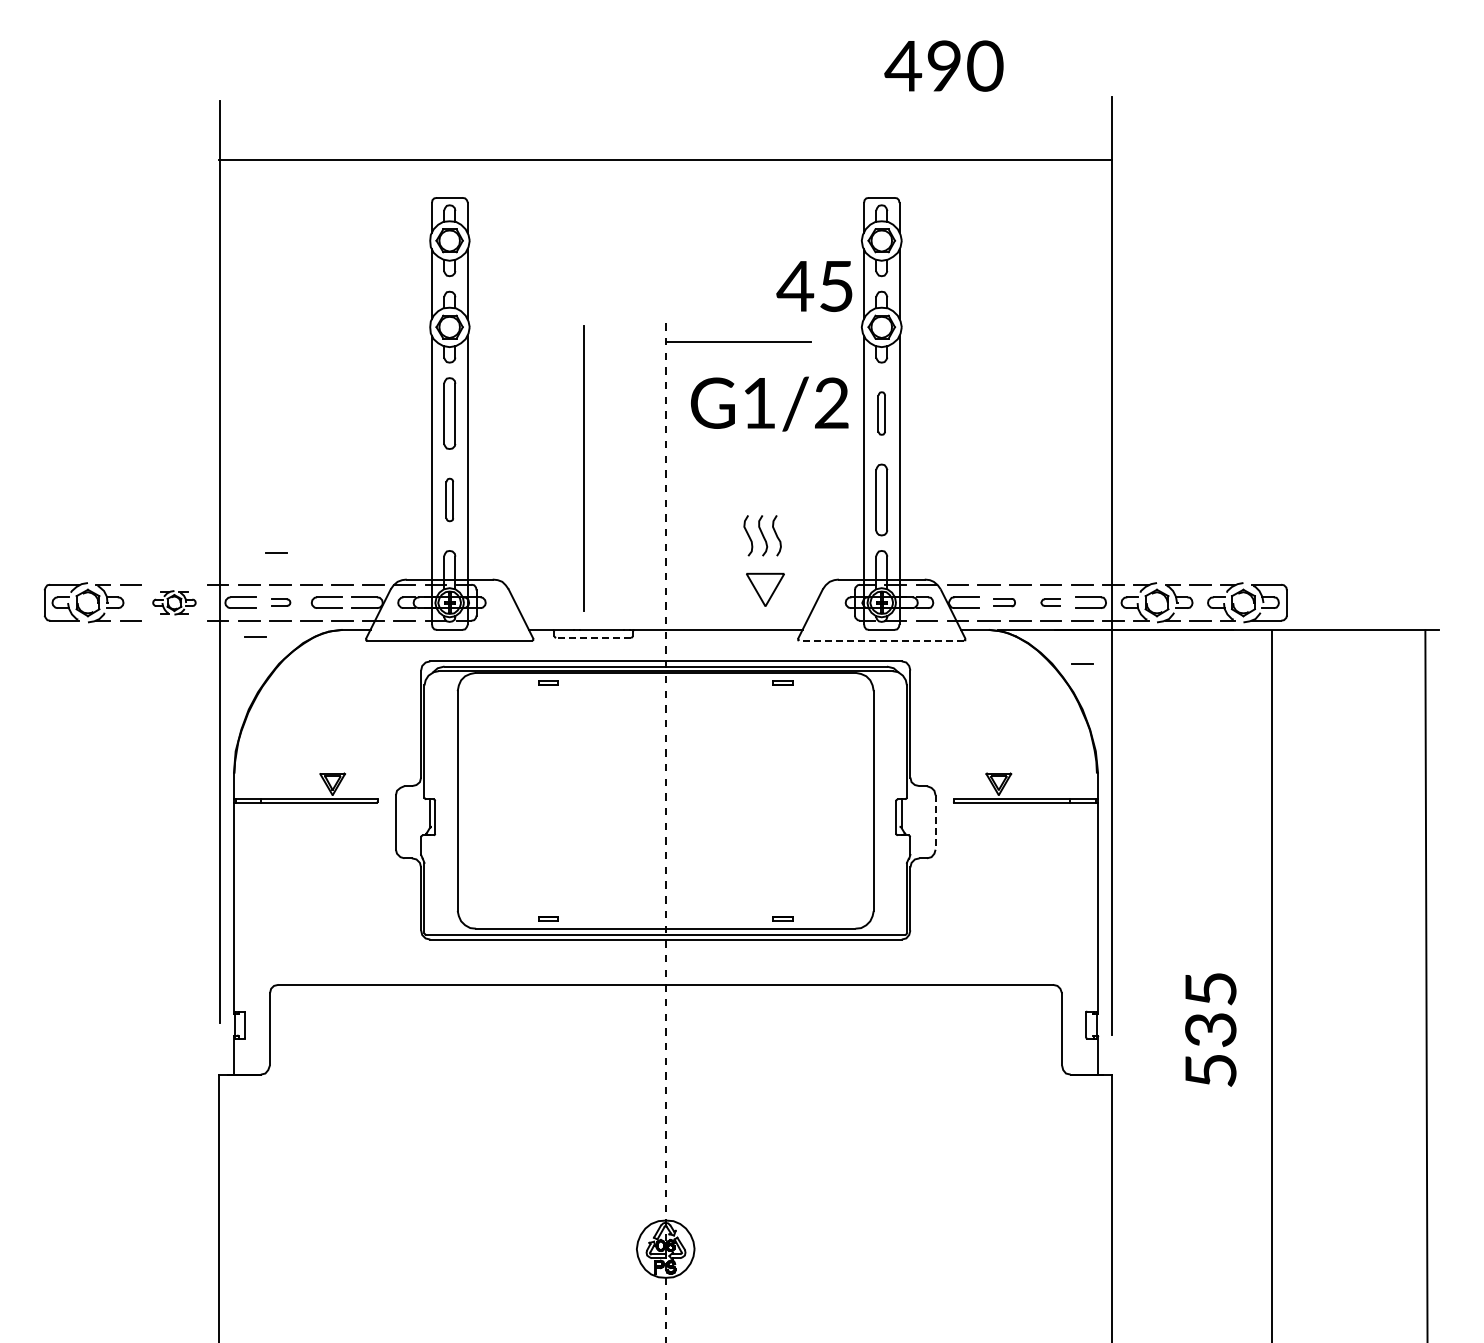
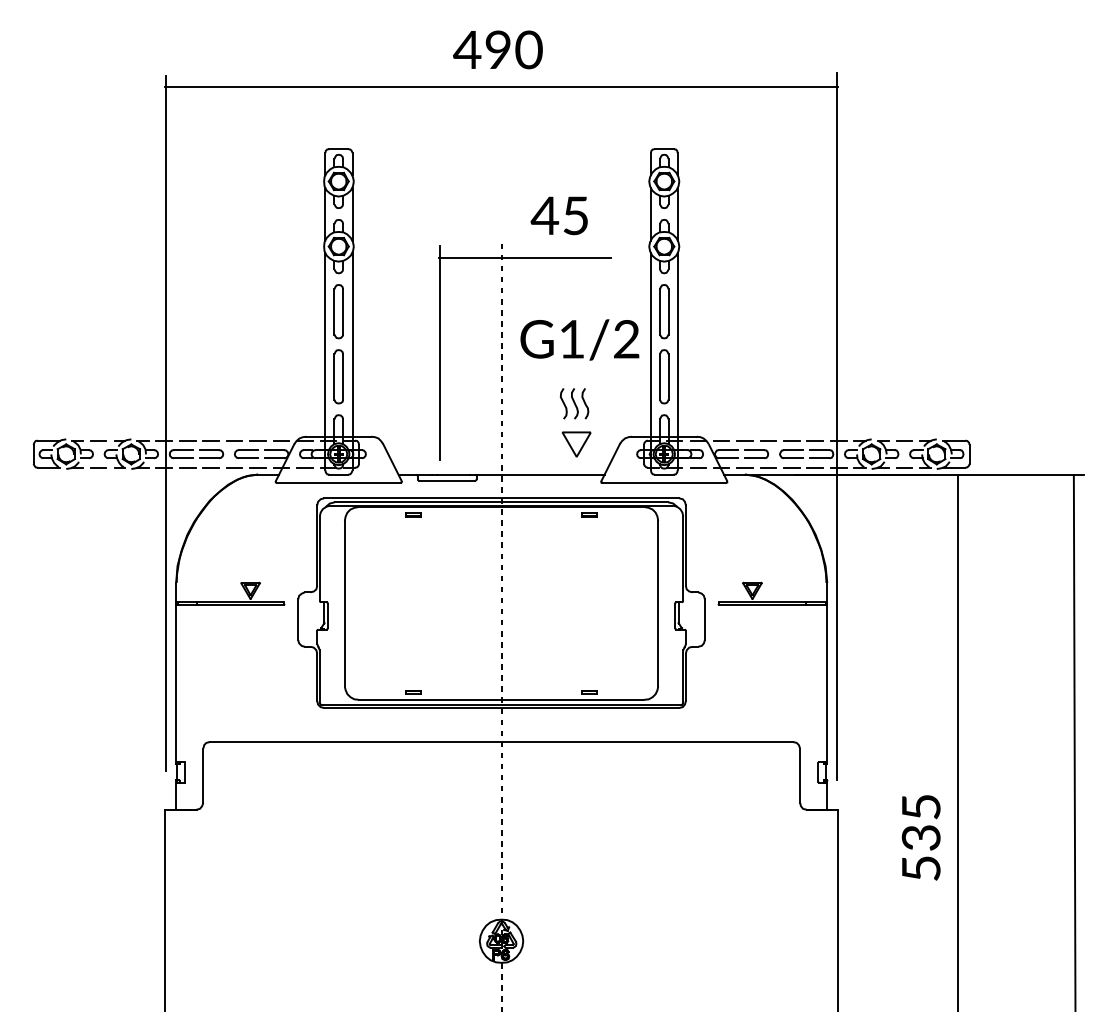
text: (943, 65) -> (497, 49), moved
line: (665, 159) -> (501, 86), moved
text: (814, 286) -> (559, 215), moved
line: (623, 341) -> (469, 257), added
text: (769, 403) -> (579, 339), moved
part: (881, 413) -> (664, 311), size x1.67
part: (449, 499) -> (338, 376), size x1.67
line: (276, 552) -> (208, 416), removed
part: (174, 602) -> (131, 454), size x1.67
part: (281, 602) -> (212, 454), size x1.67
part: (1004, 602) -> (756, 454), size x1.43
part: (1050, 602) -> (791, 454), size x1.67
line: (255, 636) -> (192, 479), removed
line: (593, 637) -> (447, 480), dashed -> solid
line: (881, 640) -> (664, 482), dashed -> solid
line: (1082, 663) -> (815, 499), removed
line: (935, 823) -> (704, 620), dashed -> solid
text: (1210, 1029) -> (921, 837), moved

